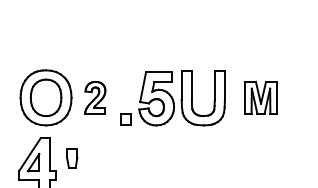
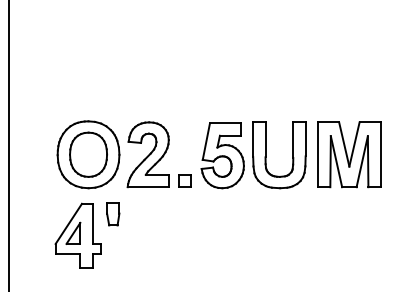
part: (94, 97) -> (147, 154), size x1.67
part: (261, 97) -> (349, 154), size x1.67
part: (72, 158) -> (113, 214), moved

